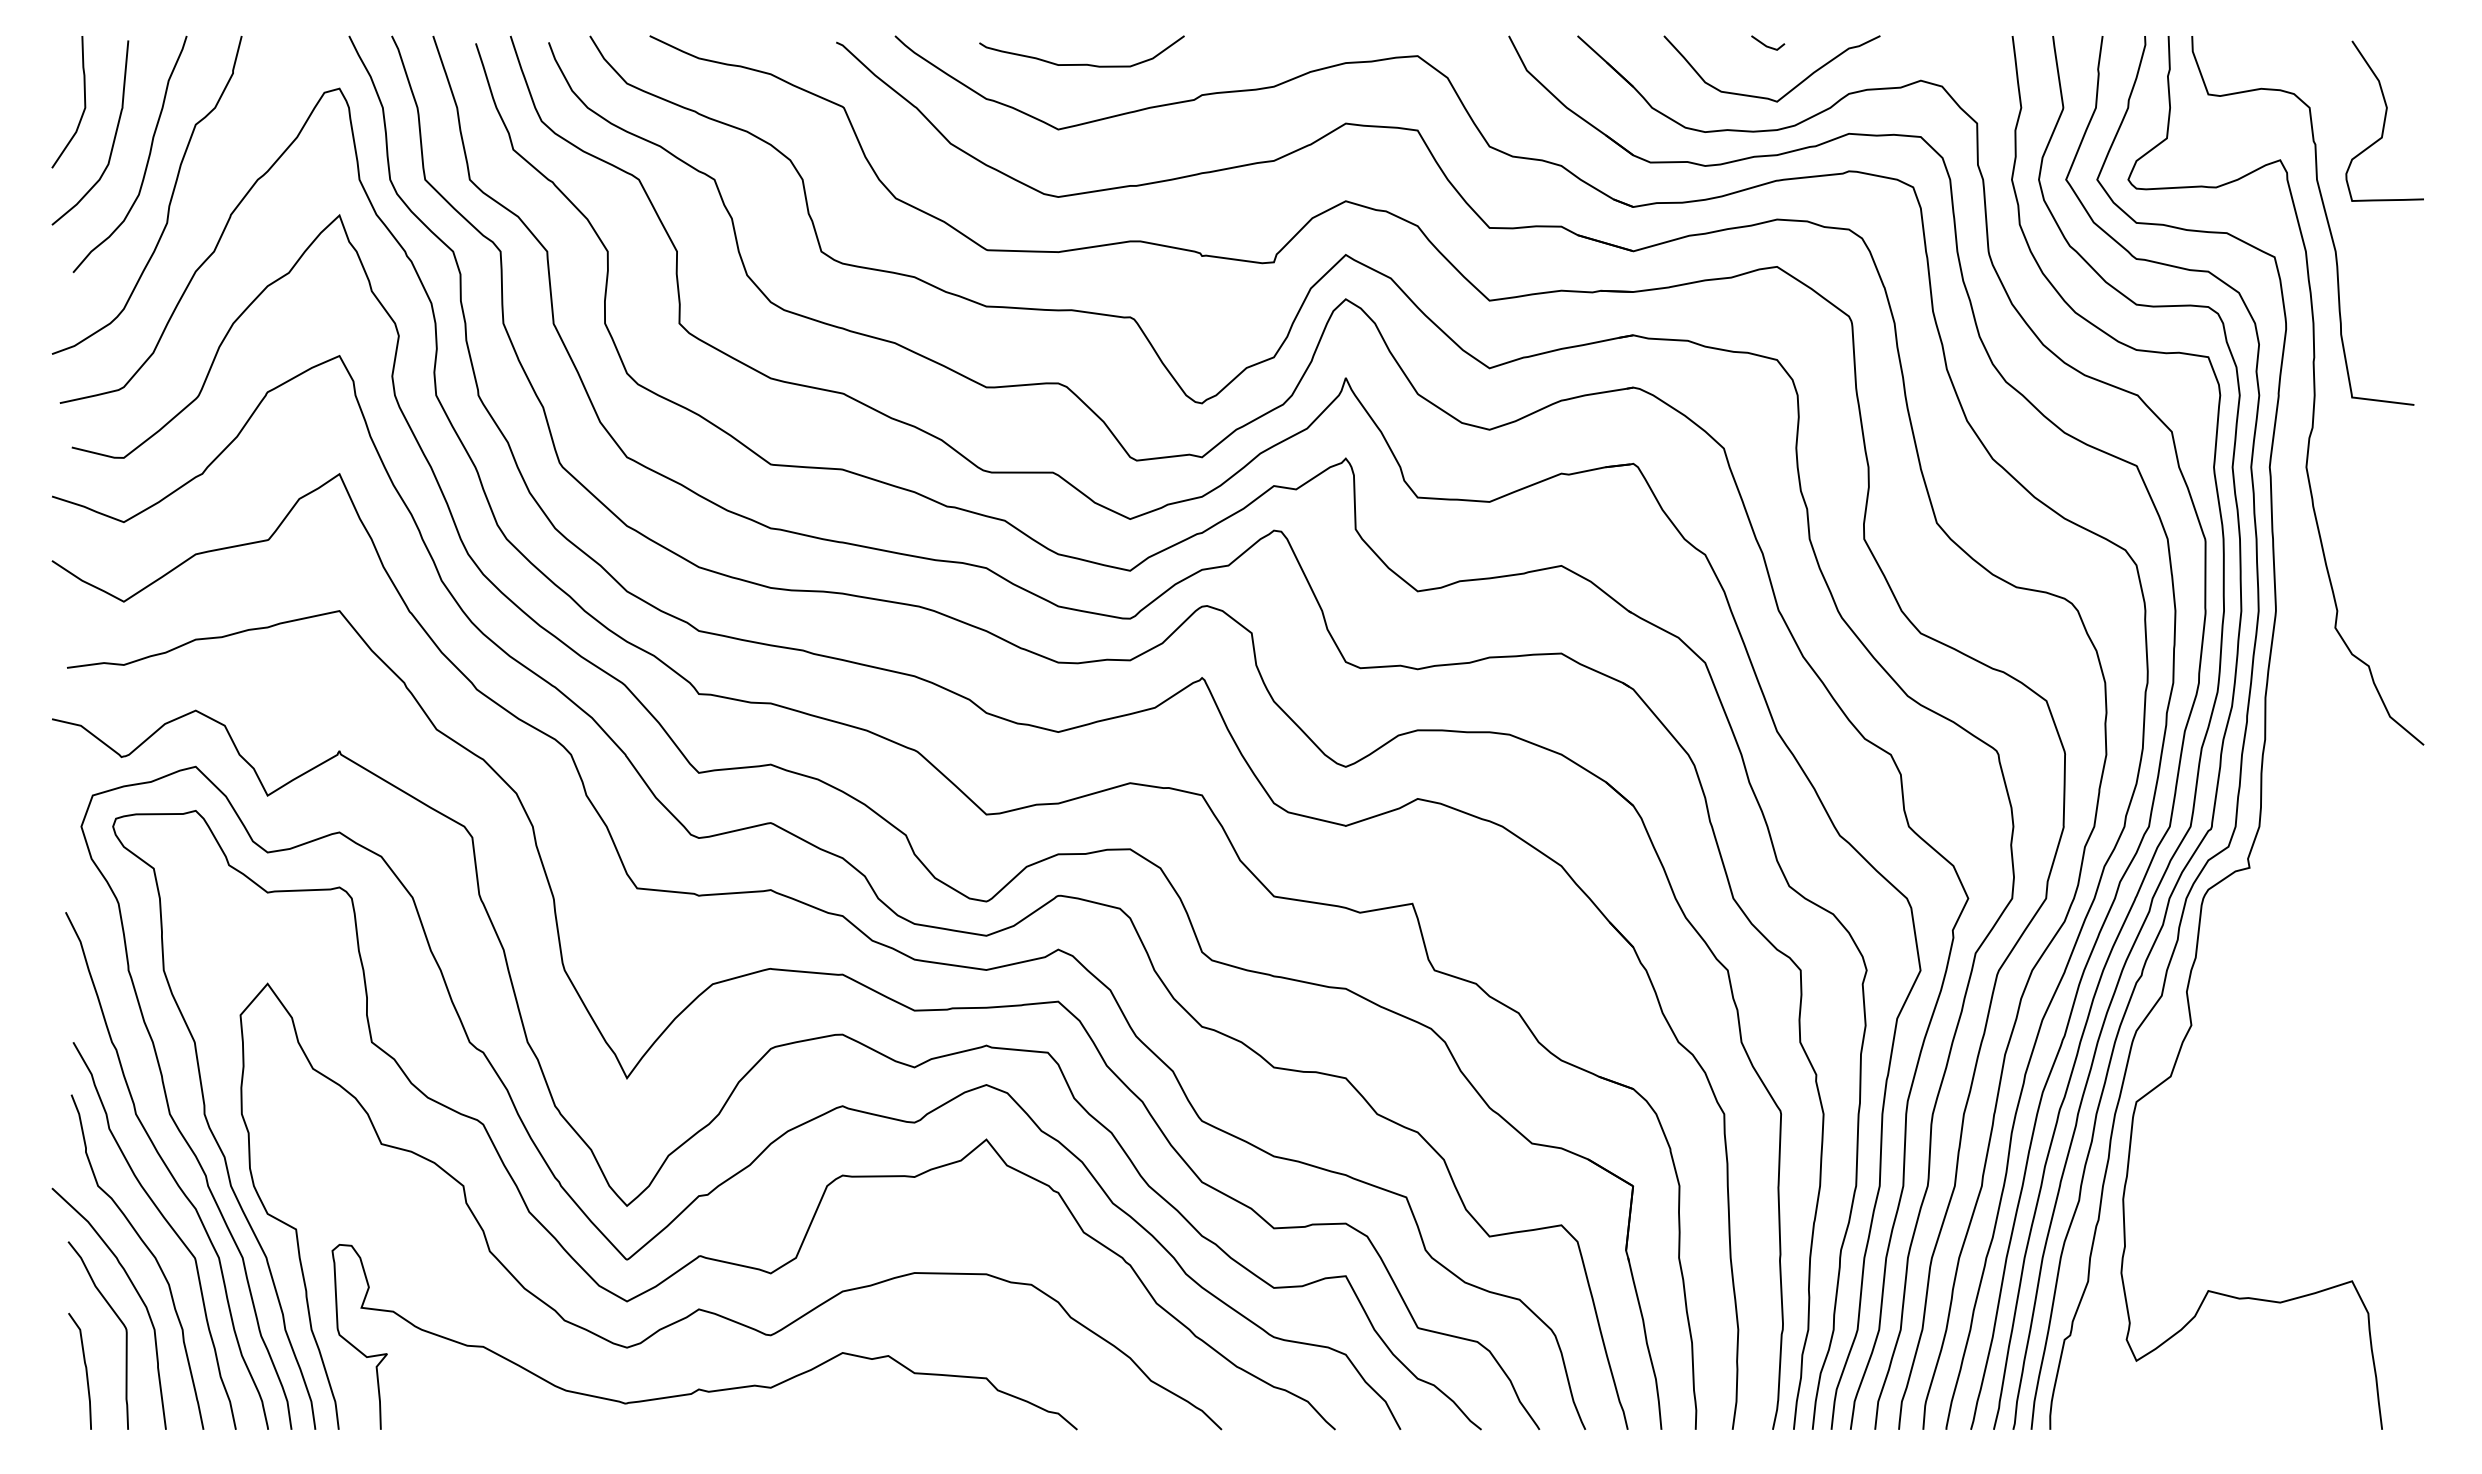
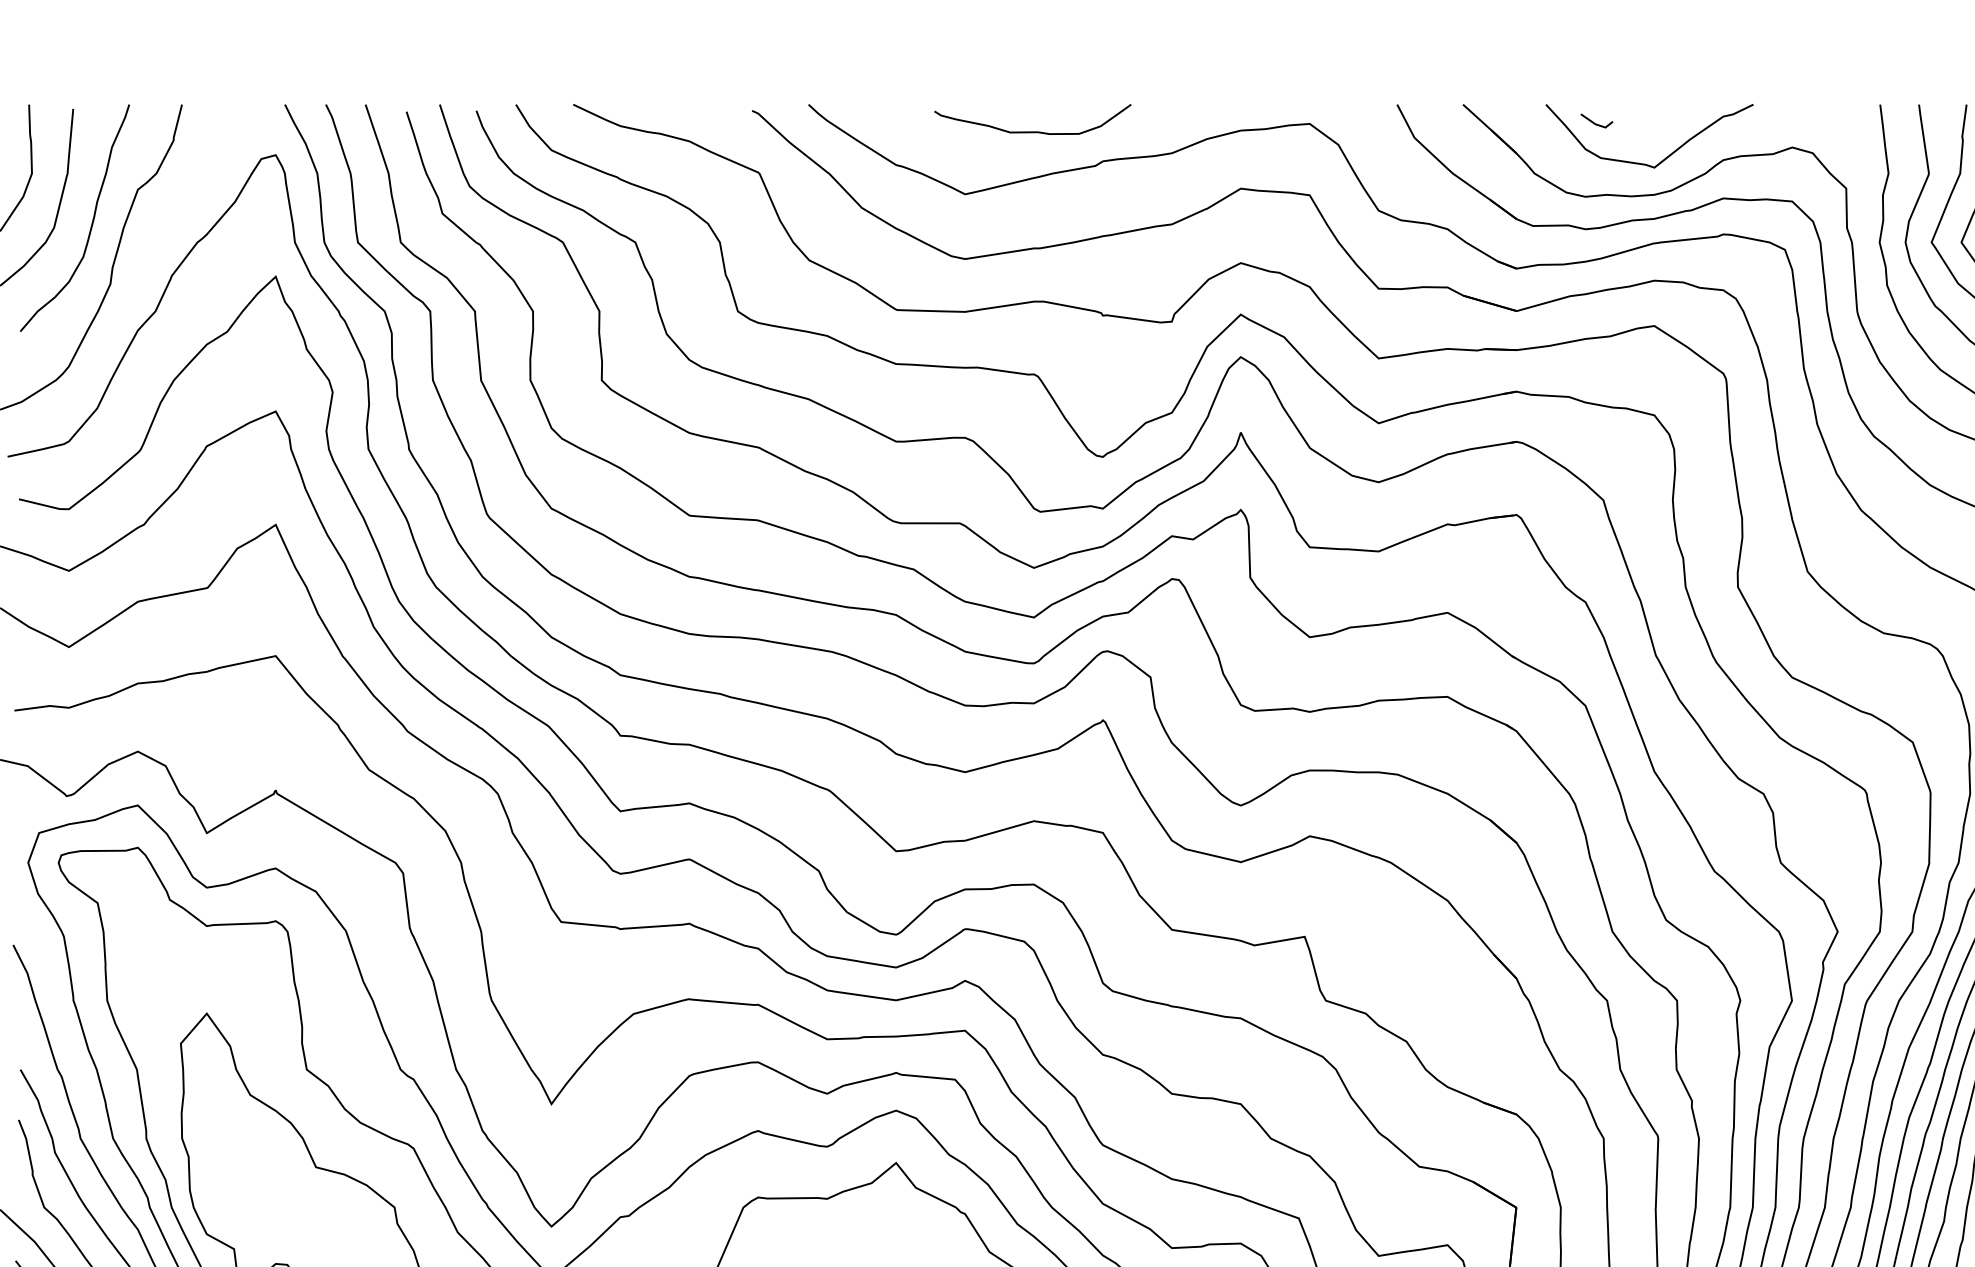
line: (1767, 45) -> (1596, 123), moved
curve: (1083, 63) -> (1034, 131), moved

